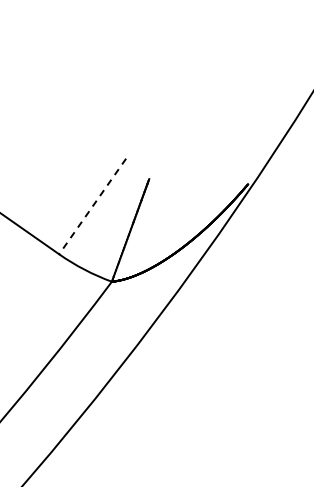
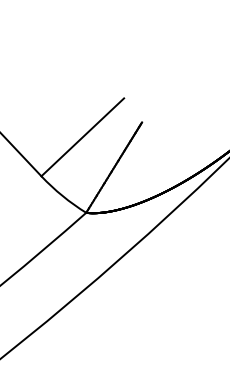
line: (92, 206) -> (82, 137), dashed -> solid

